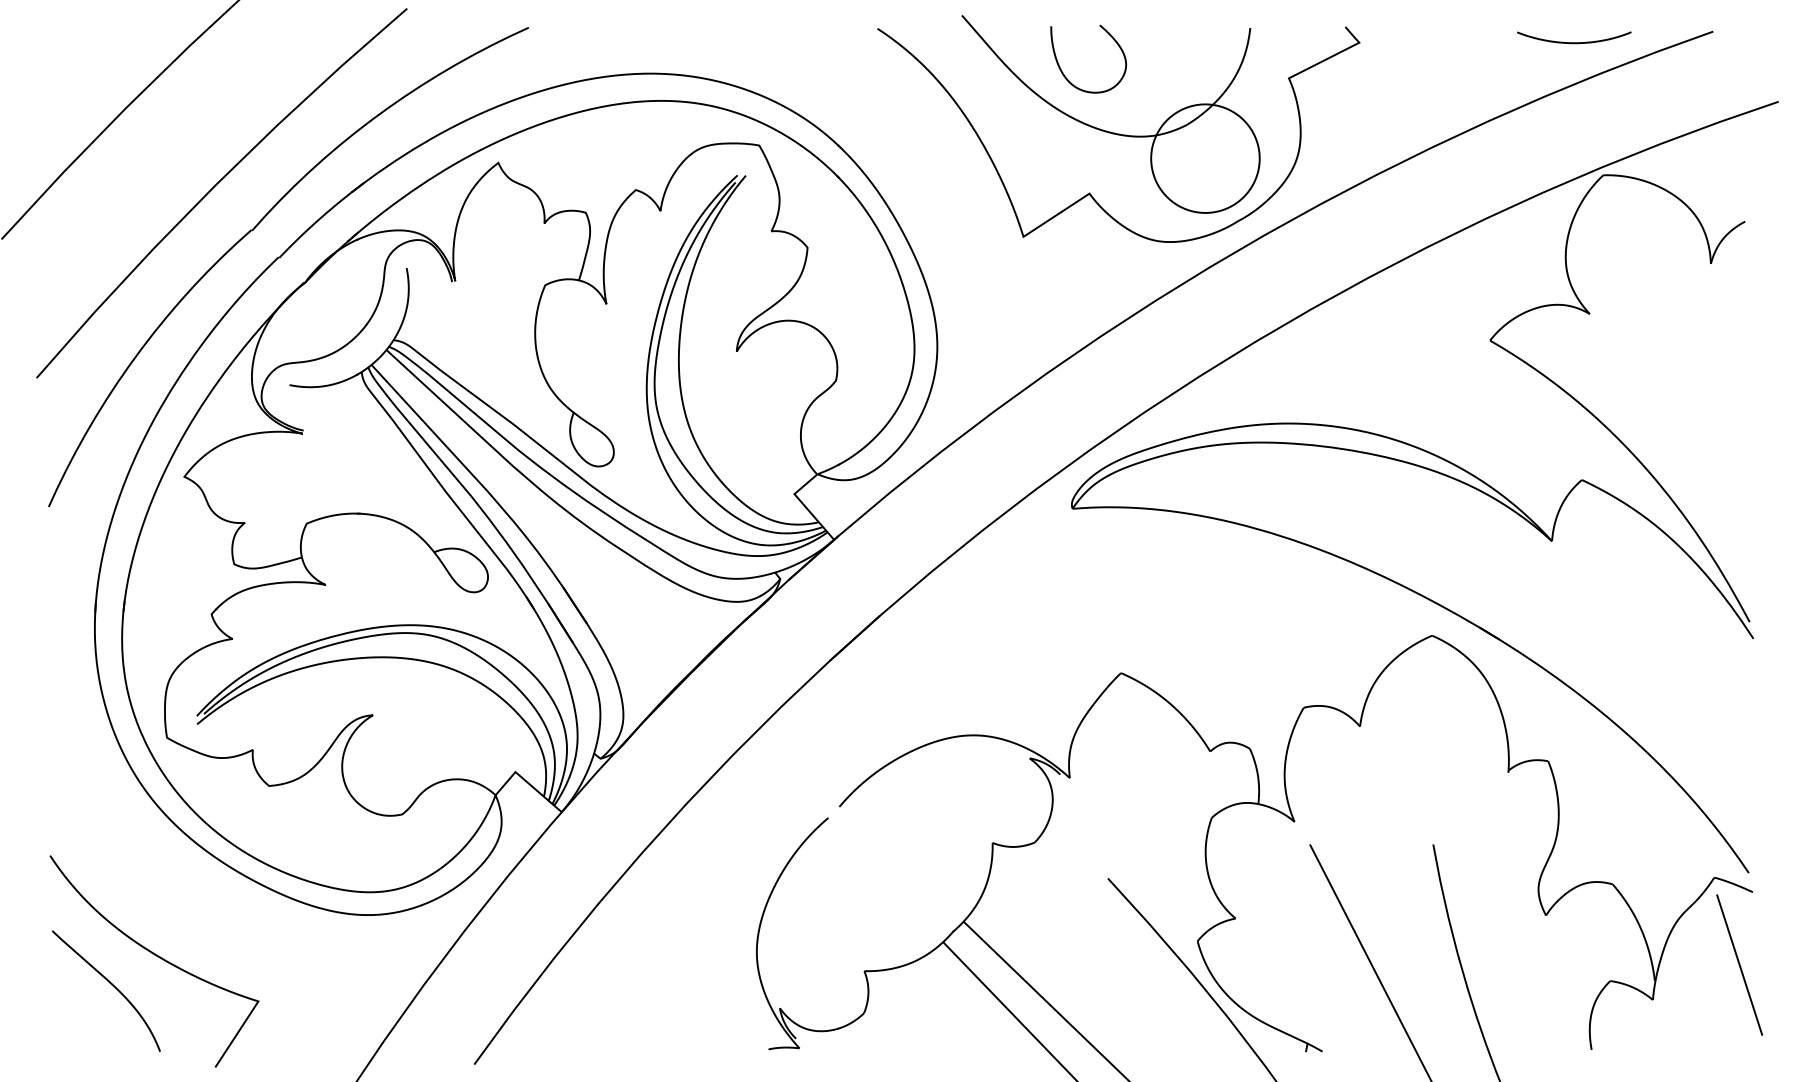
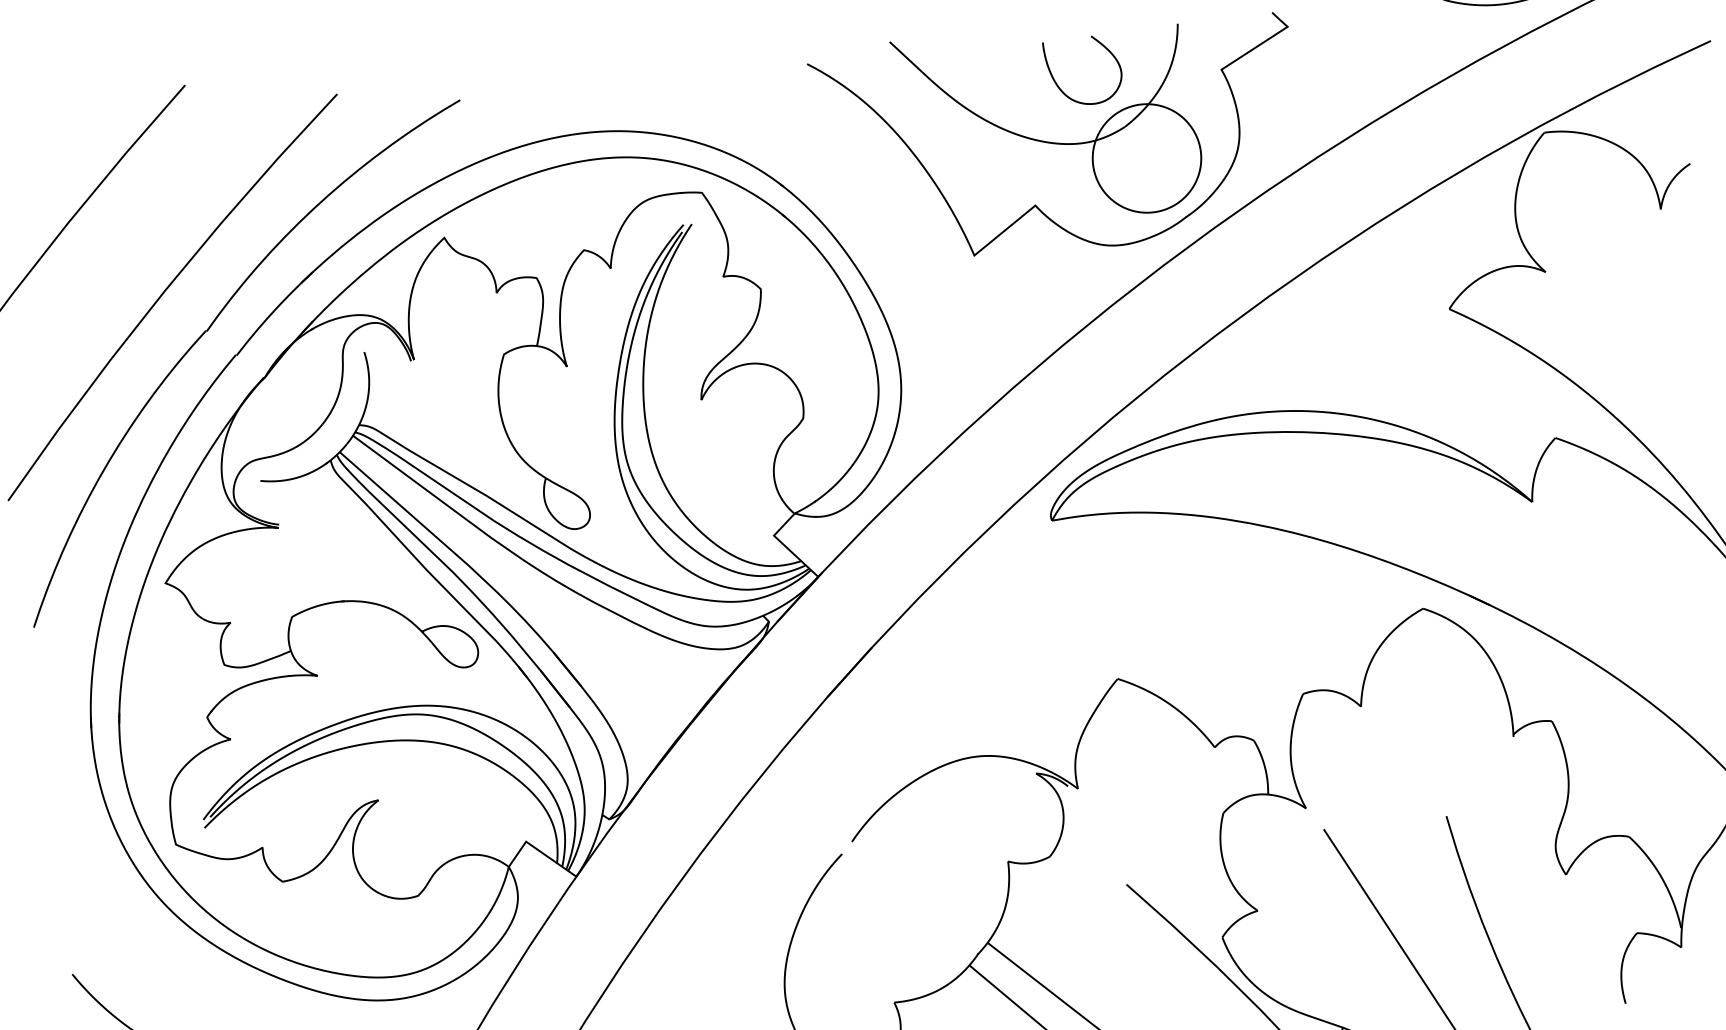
curve: (1065, 75) -> (1062, 89), moved

